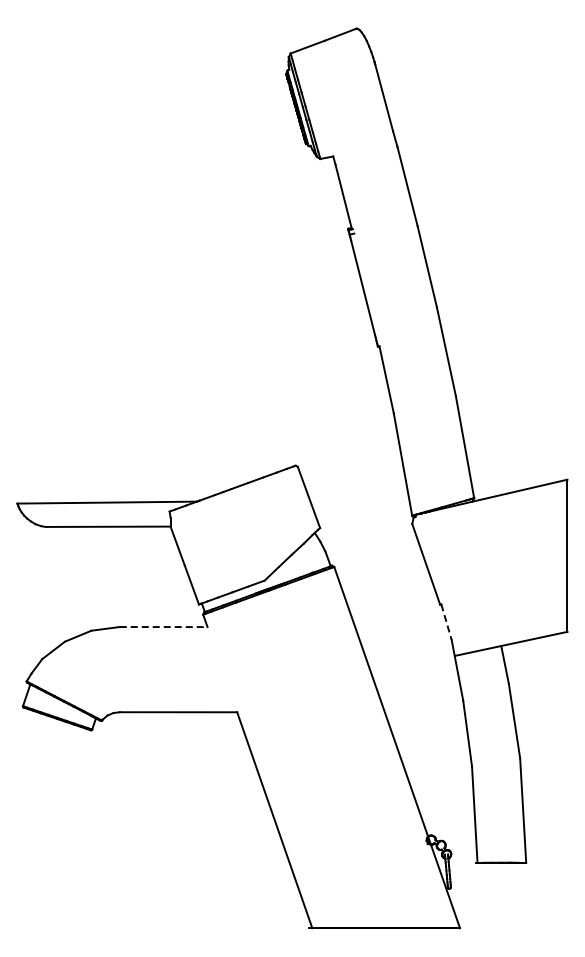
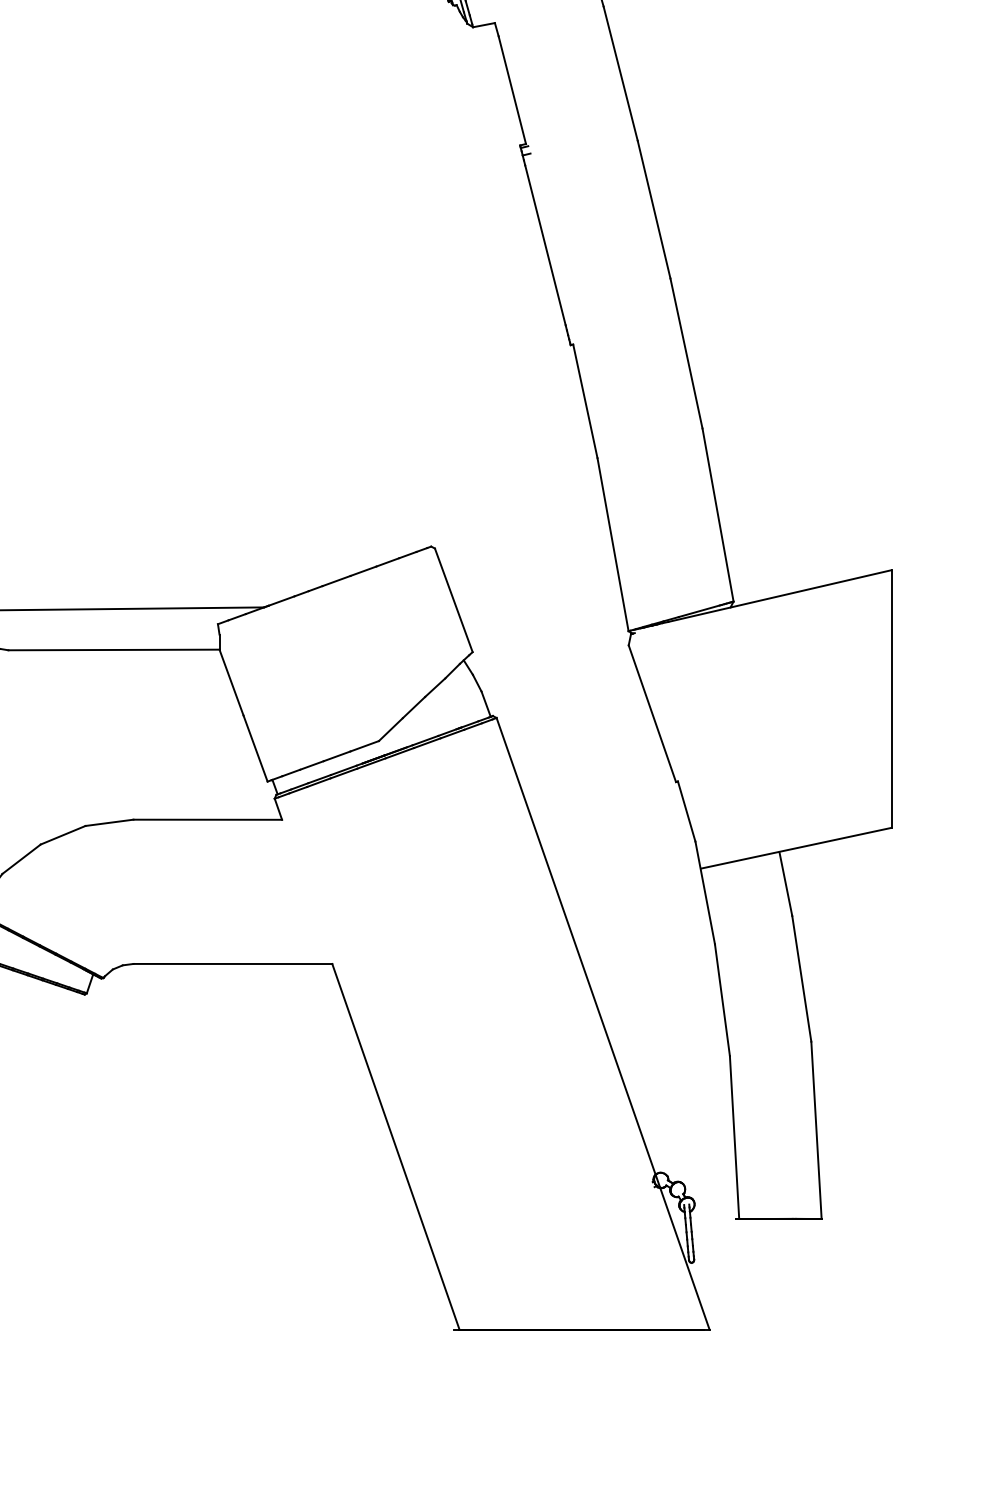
line: (446, 622) -> (686, 812), dashed -> solid
line: (163, 627) -> (207, 820), dashed -> solid

